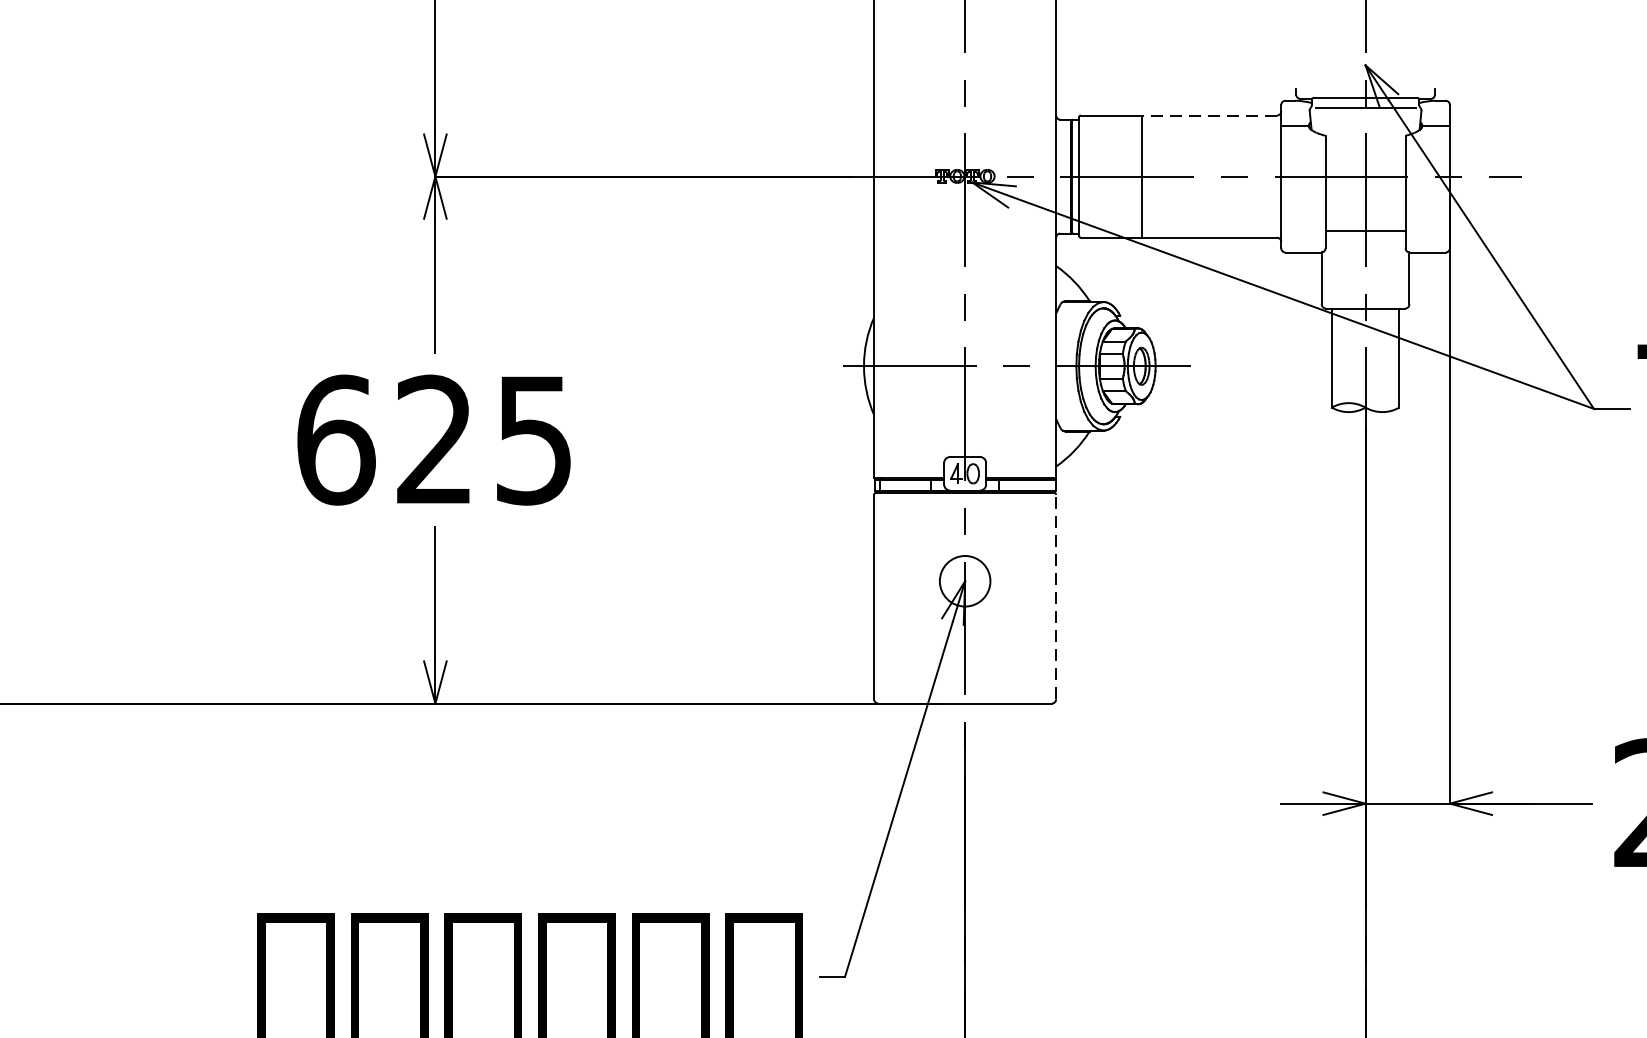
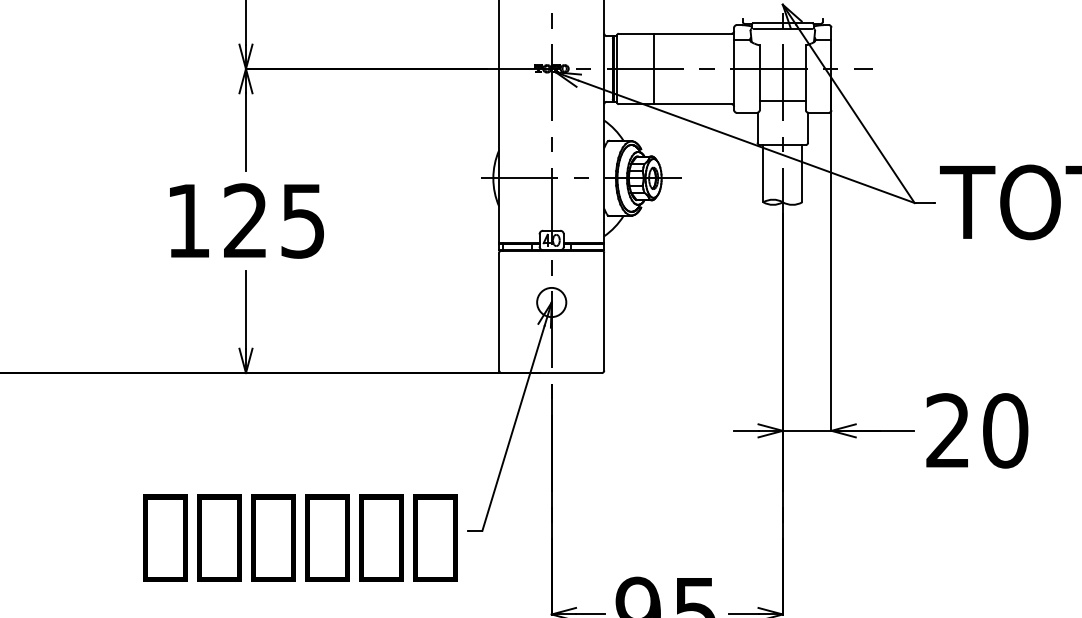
line: (1209, 115) -> (692, 33), dashed -> solid
text: (335, 439) -> (188, 220), 625 -> 125
line: (1056, 596) -> (604, 311), dashed -> solid

